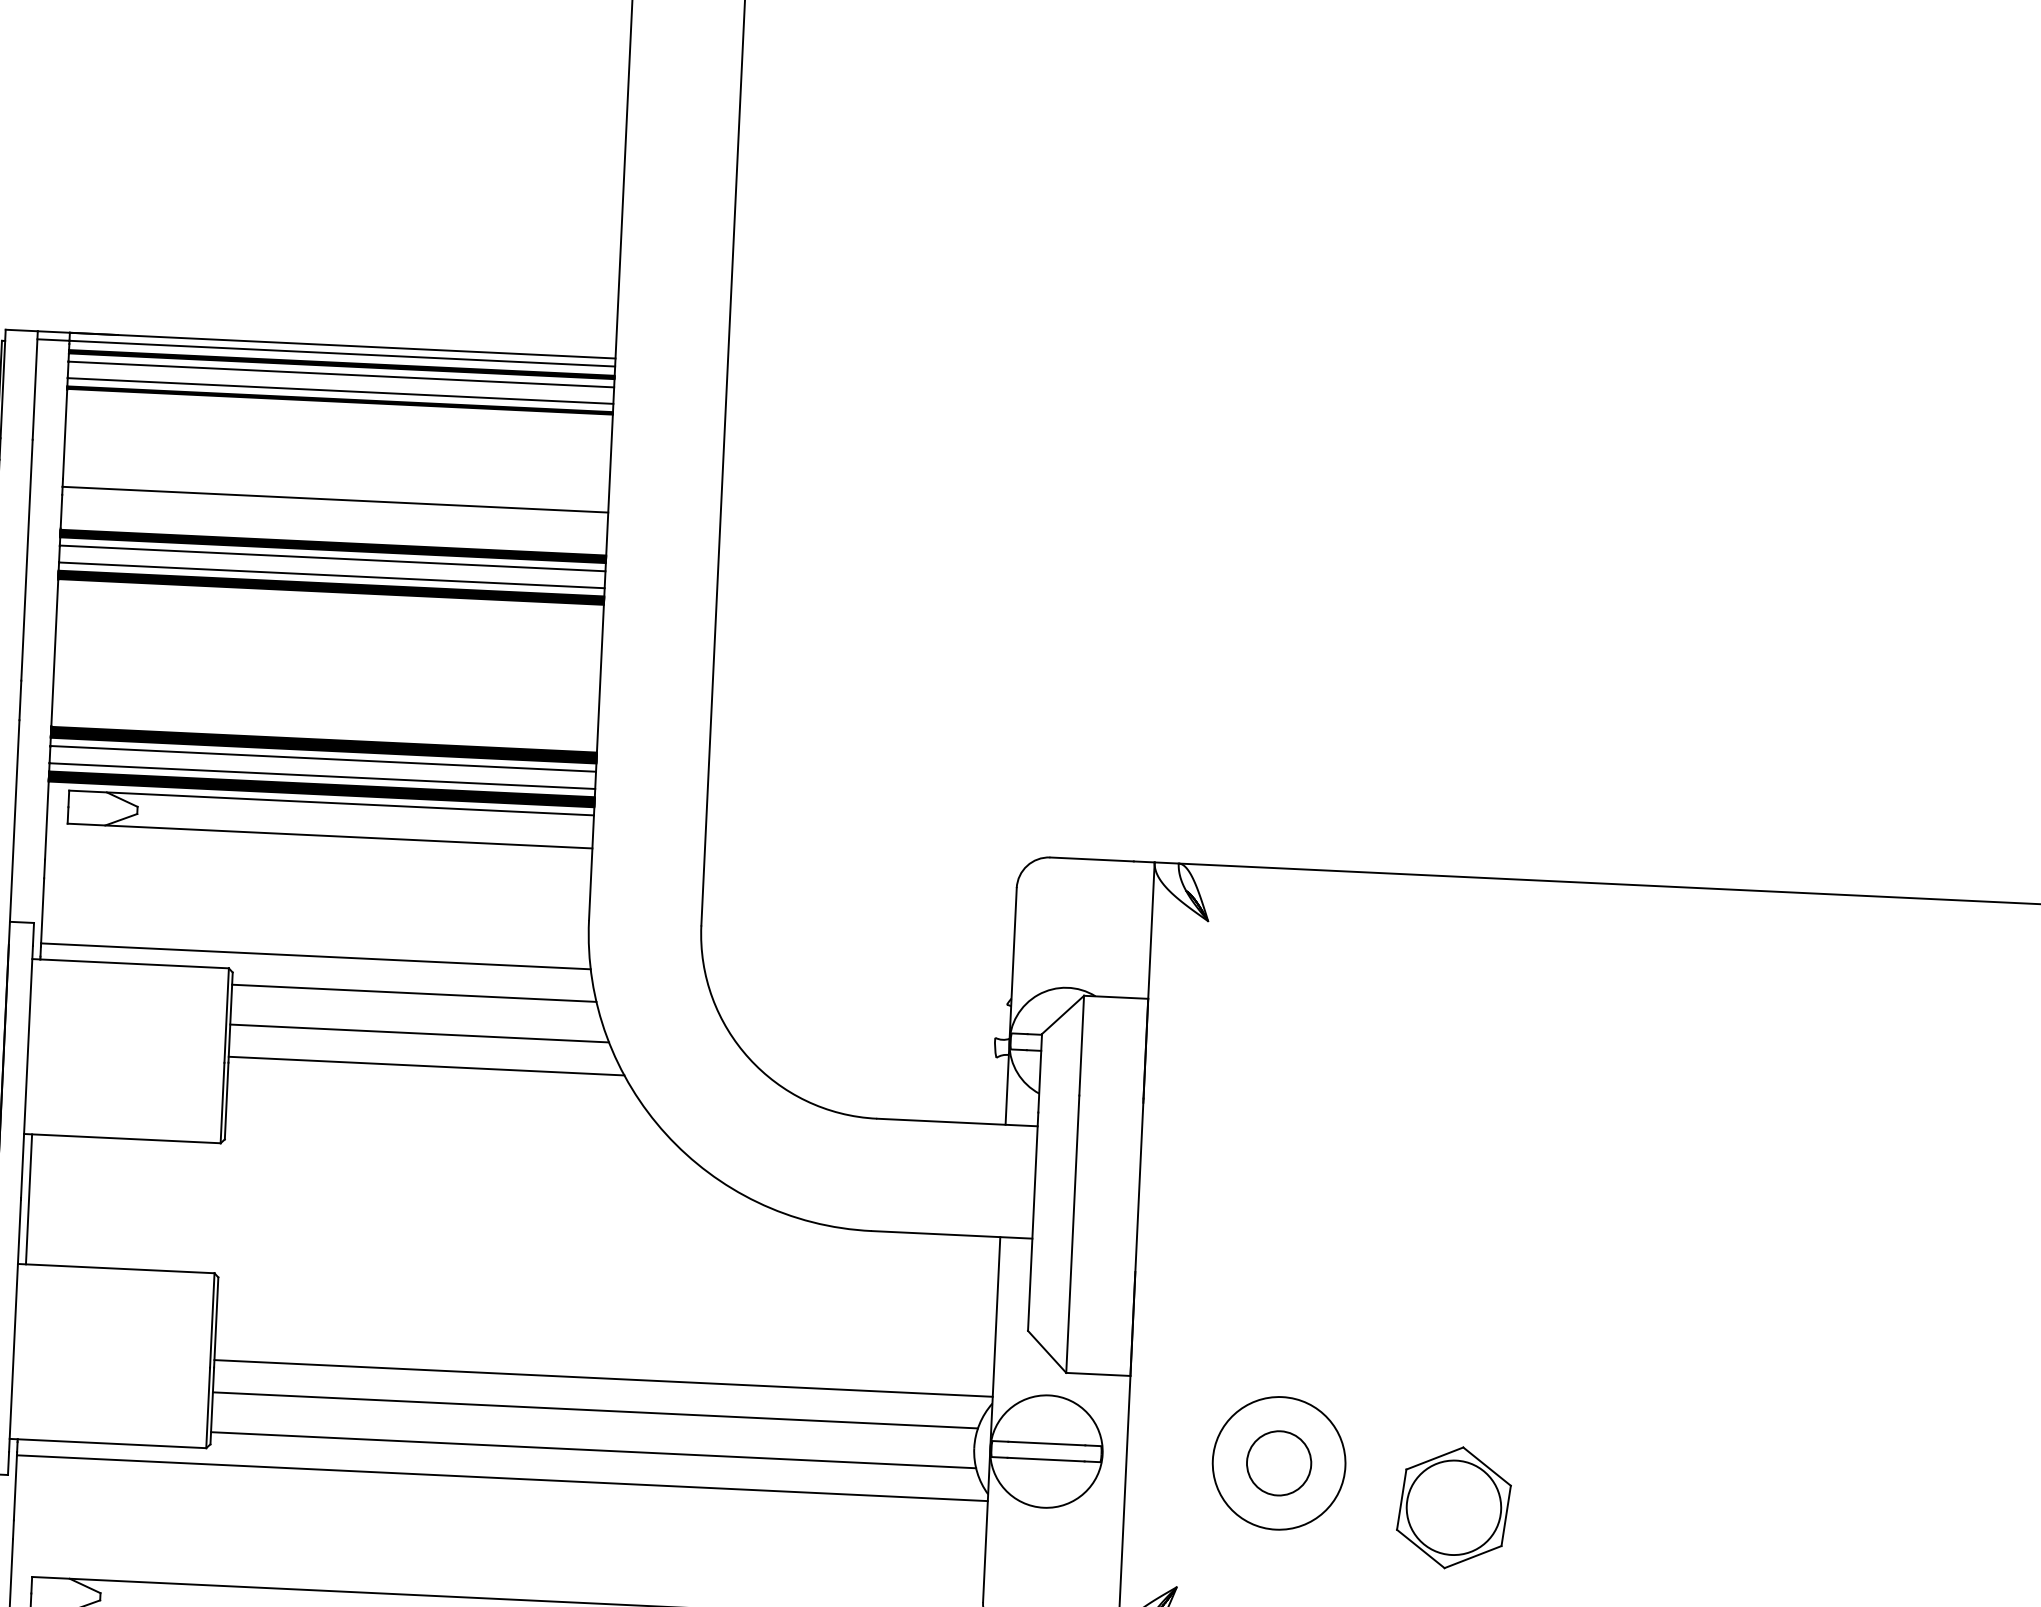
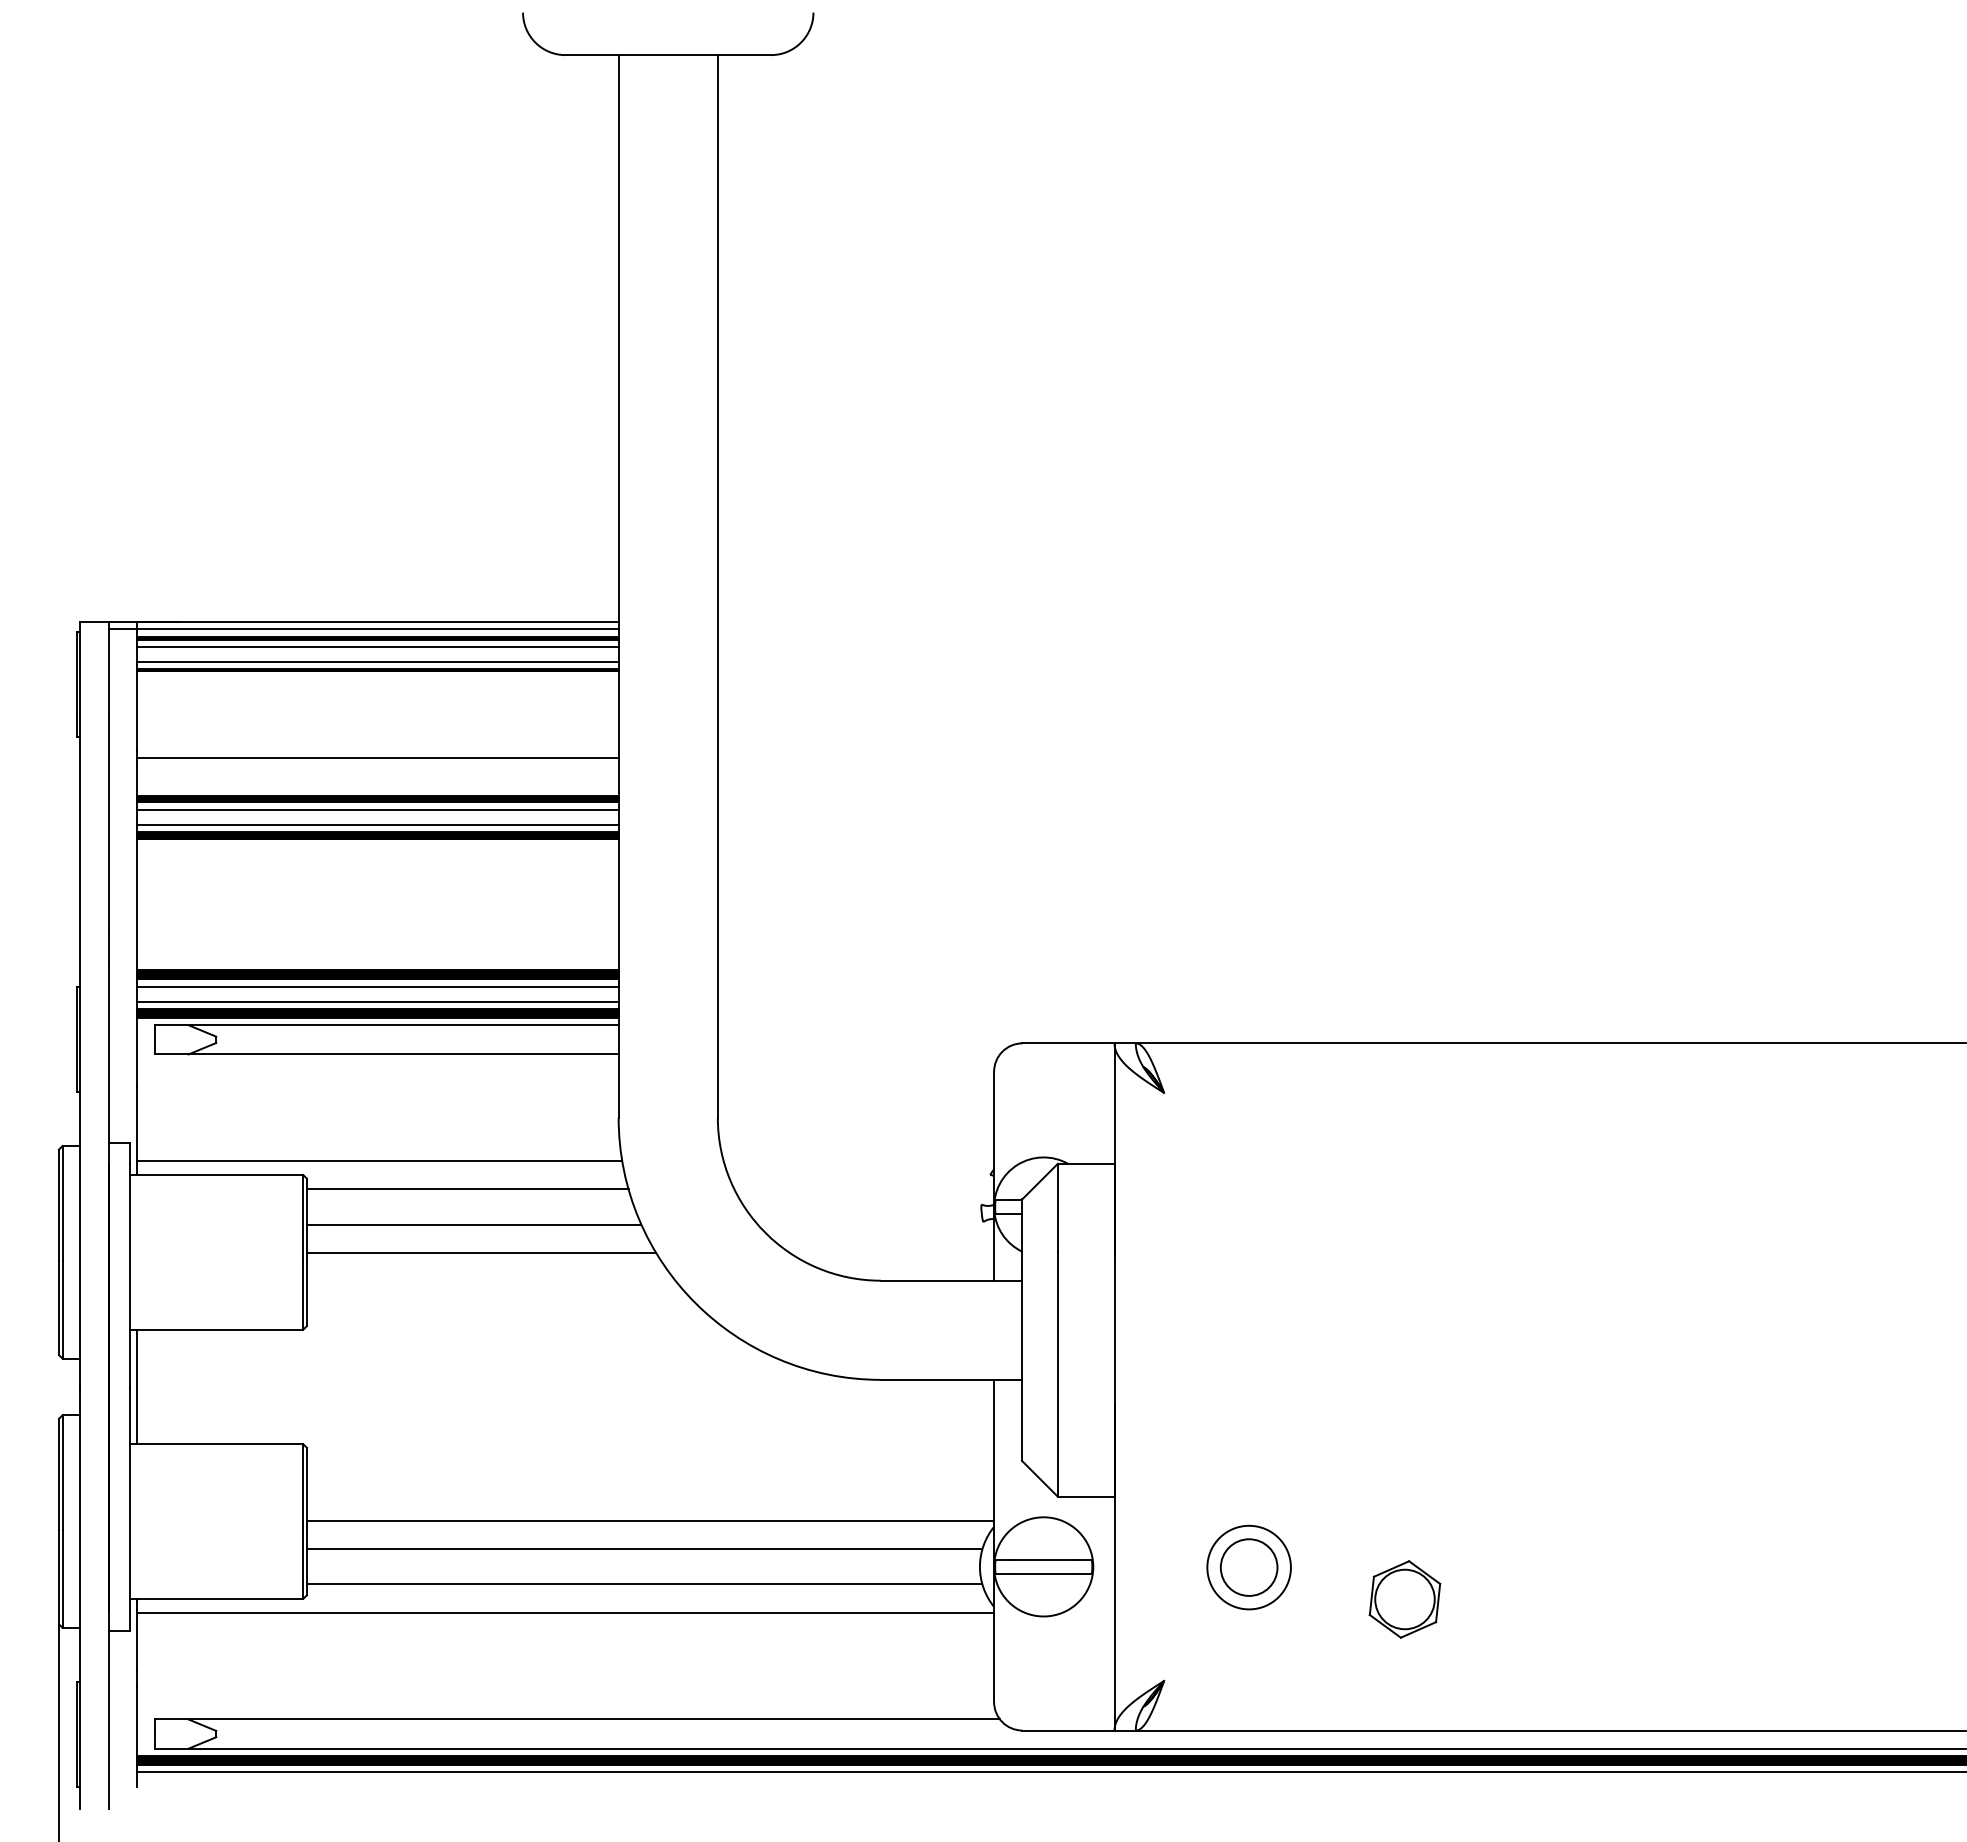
circle: (1278, 1463) -> (1248, 1567), size x0.71
part: (1453, 1507) -> (1404, 1599), size x0.71

